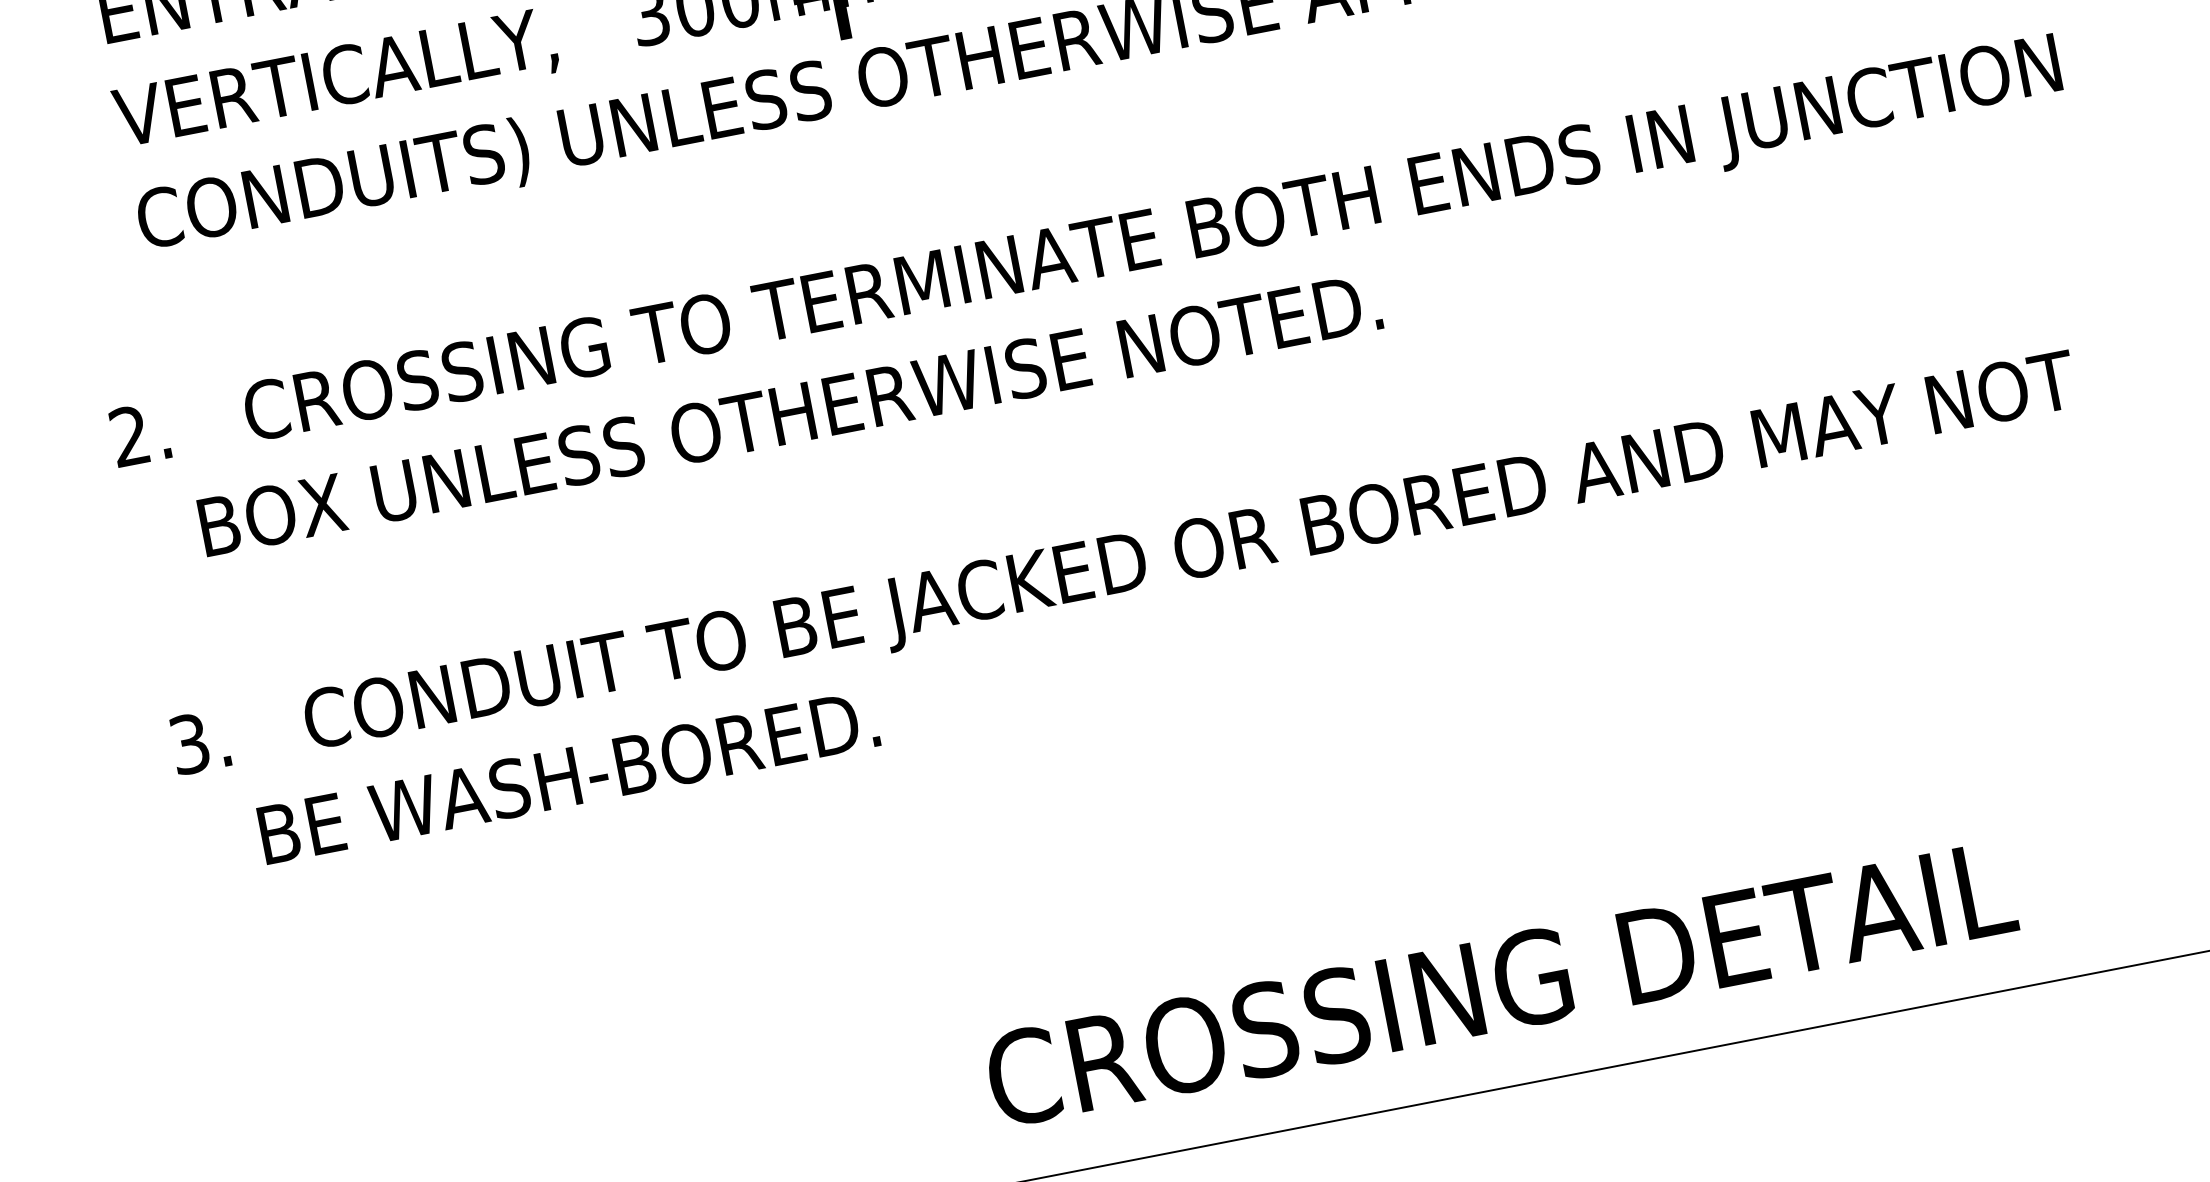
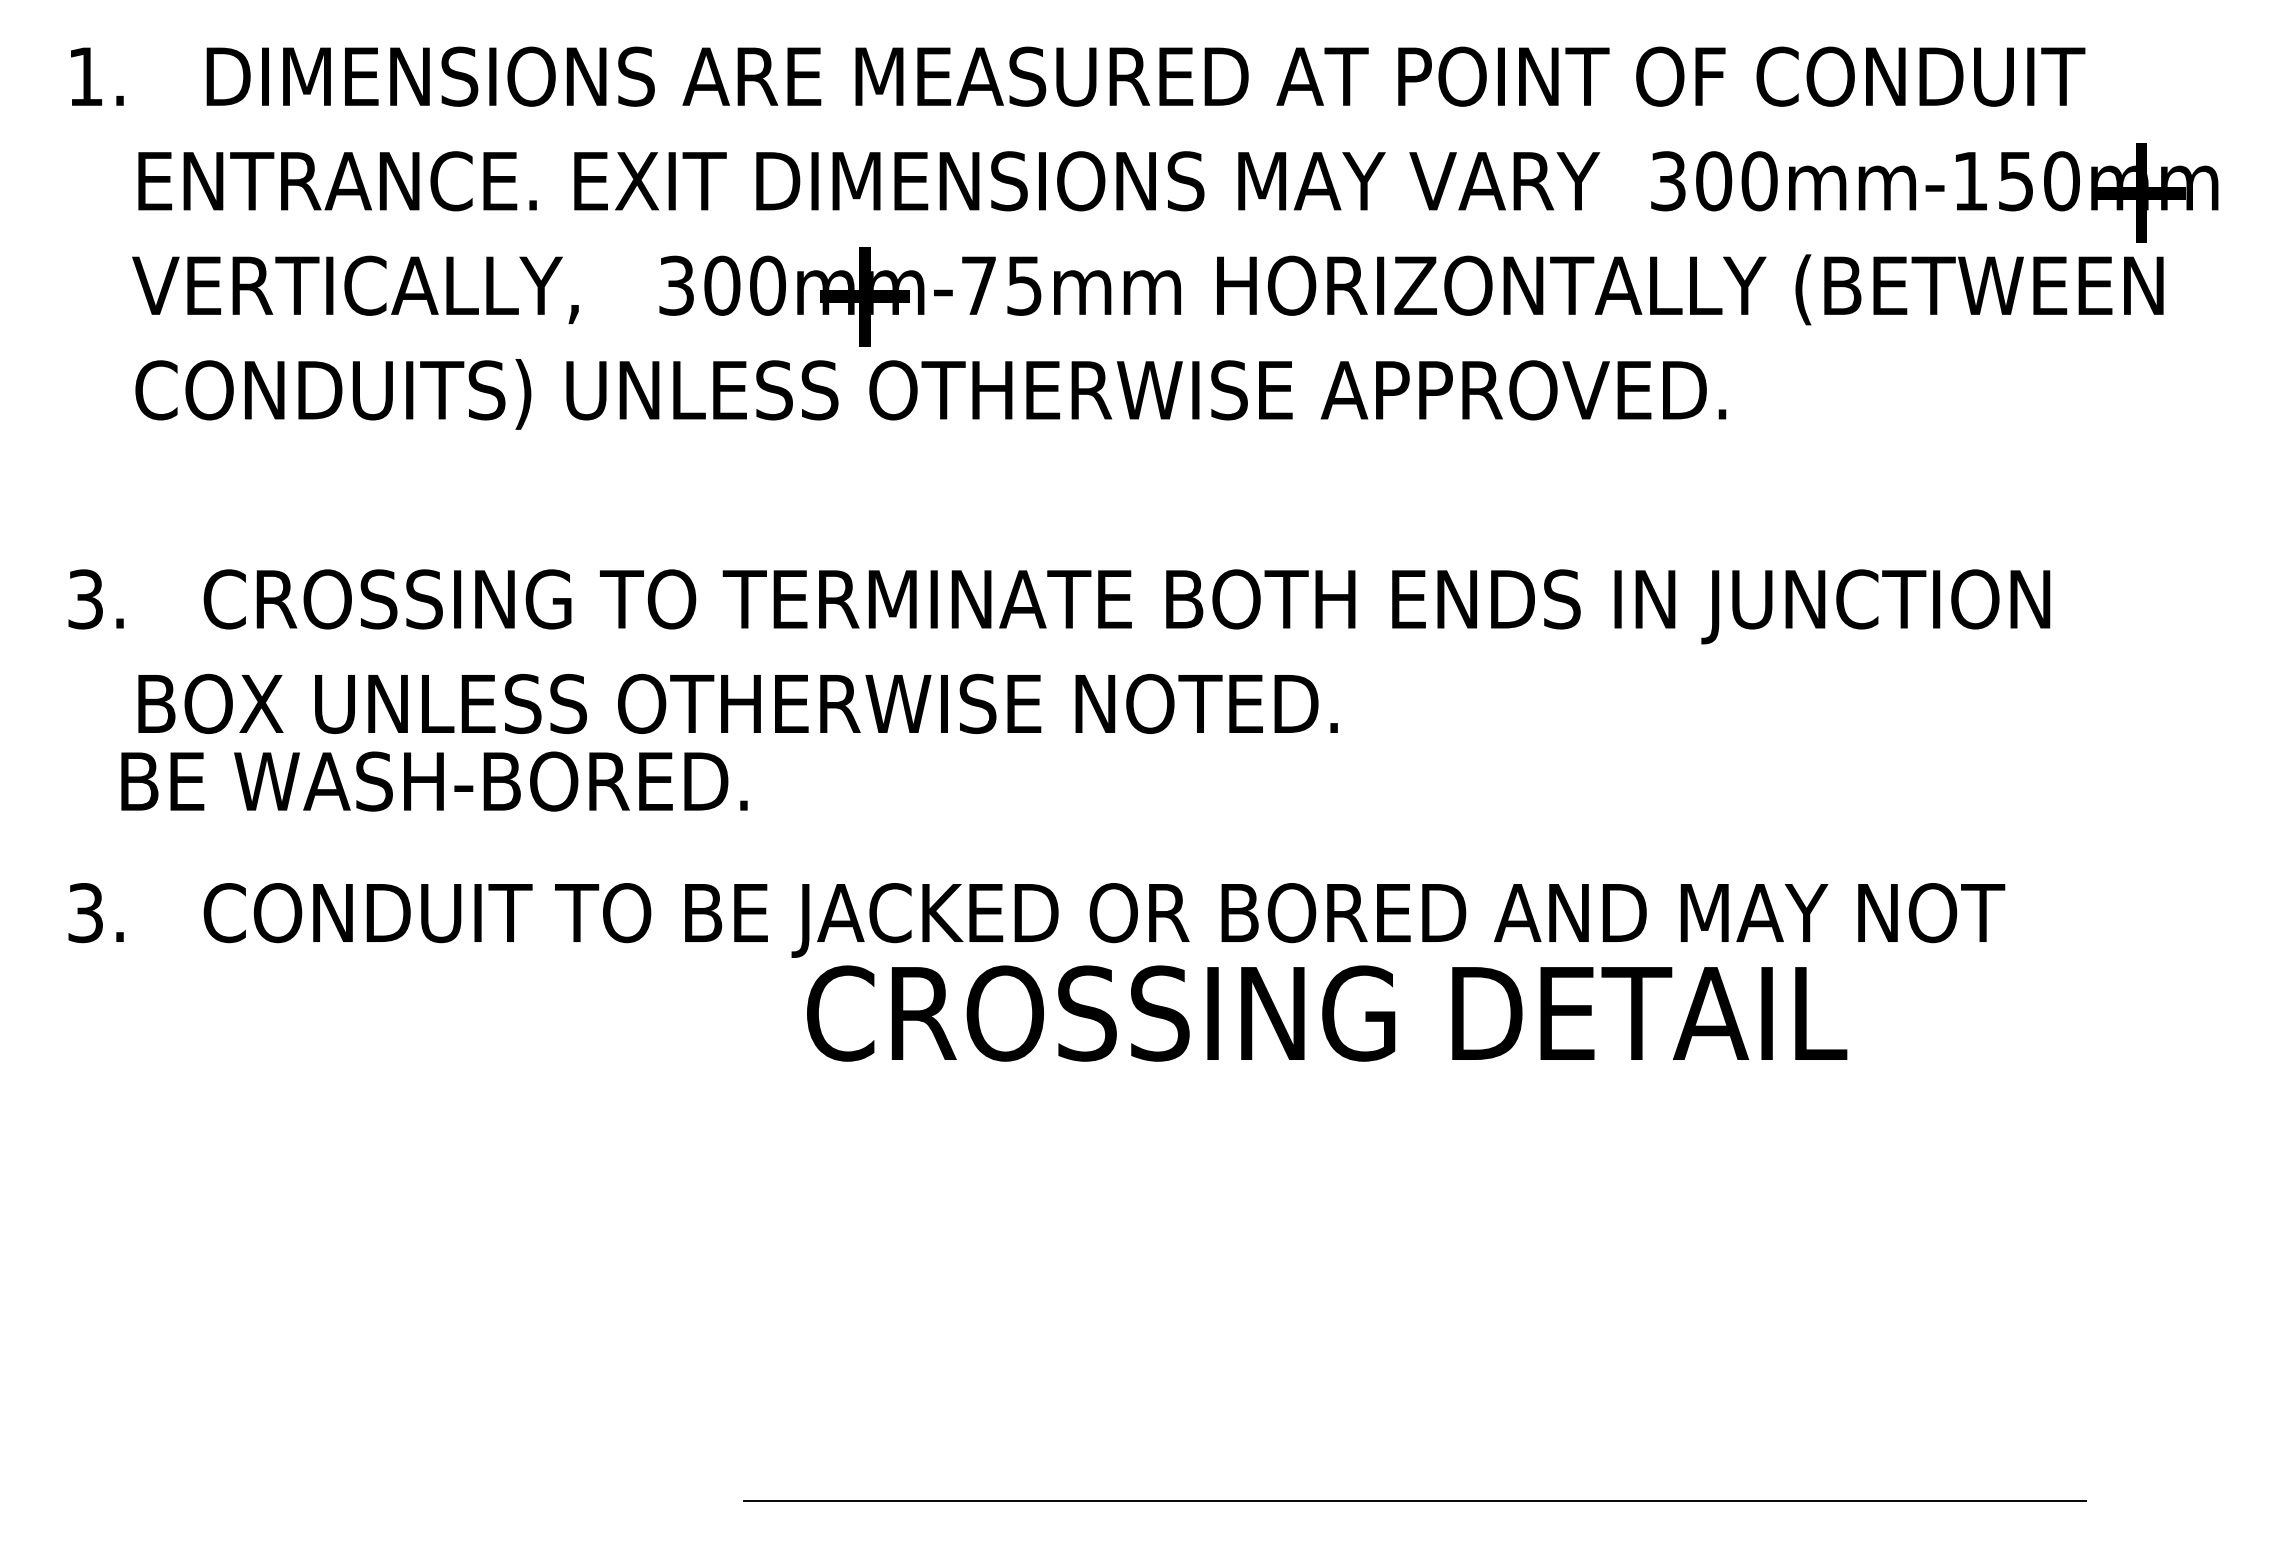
text: (129, 436) -> (85, 599), 2. -> 3.
text: (568, 776) -> (434, 781), moved
text: (1501, 983) -> (1327, 1013), moved

